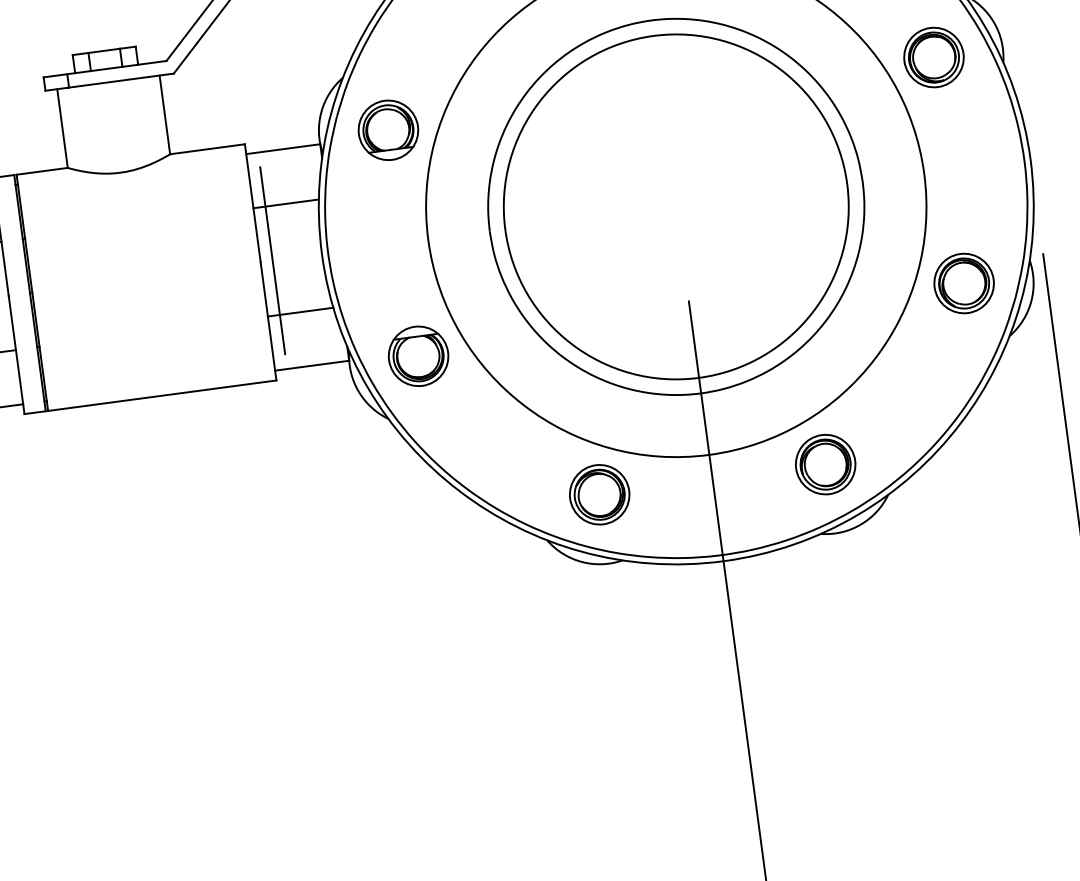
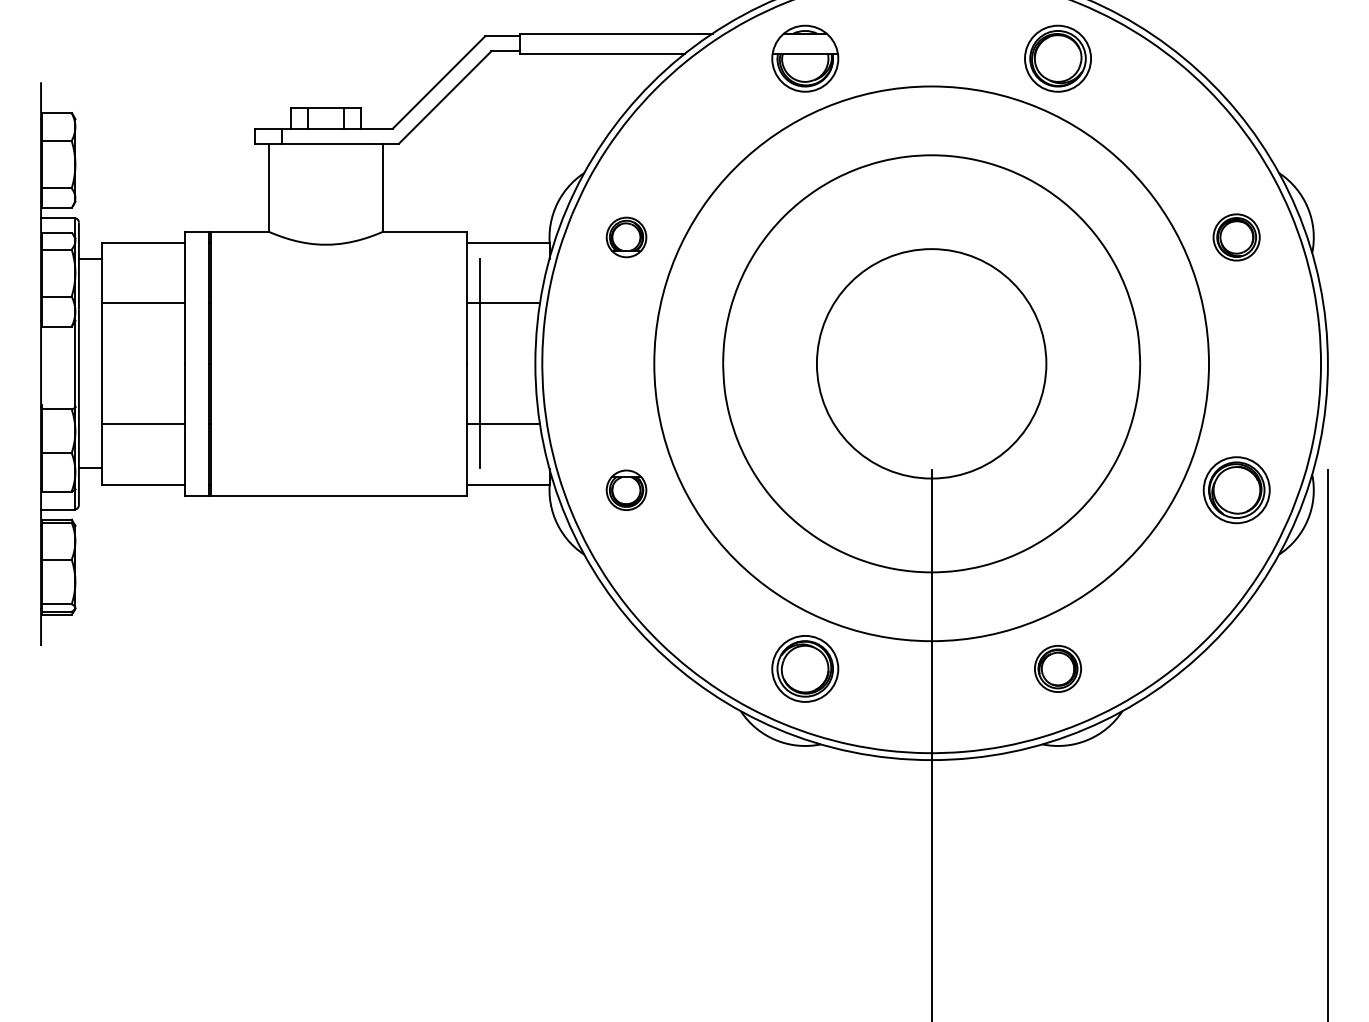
part: (933, 57) -> (1236, 237), size x0.7
part: (388, 130) -> (626, 237), size x0.6
circle: (676, 206) -> (931, 363), size x0.6
part: (418, 356) -> (626, 490), size x0.6
part: (825, 464) -> (1057, 668), size x0.7

